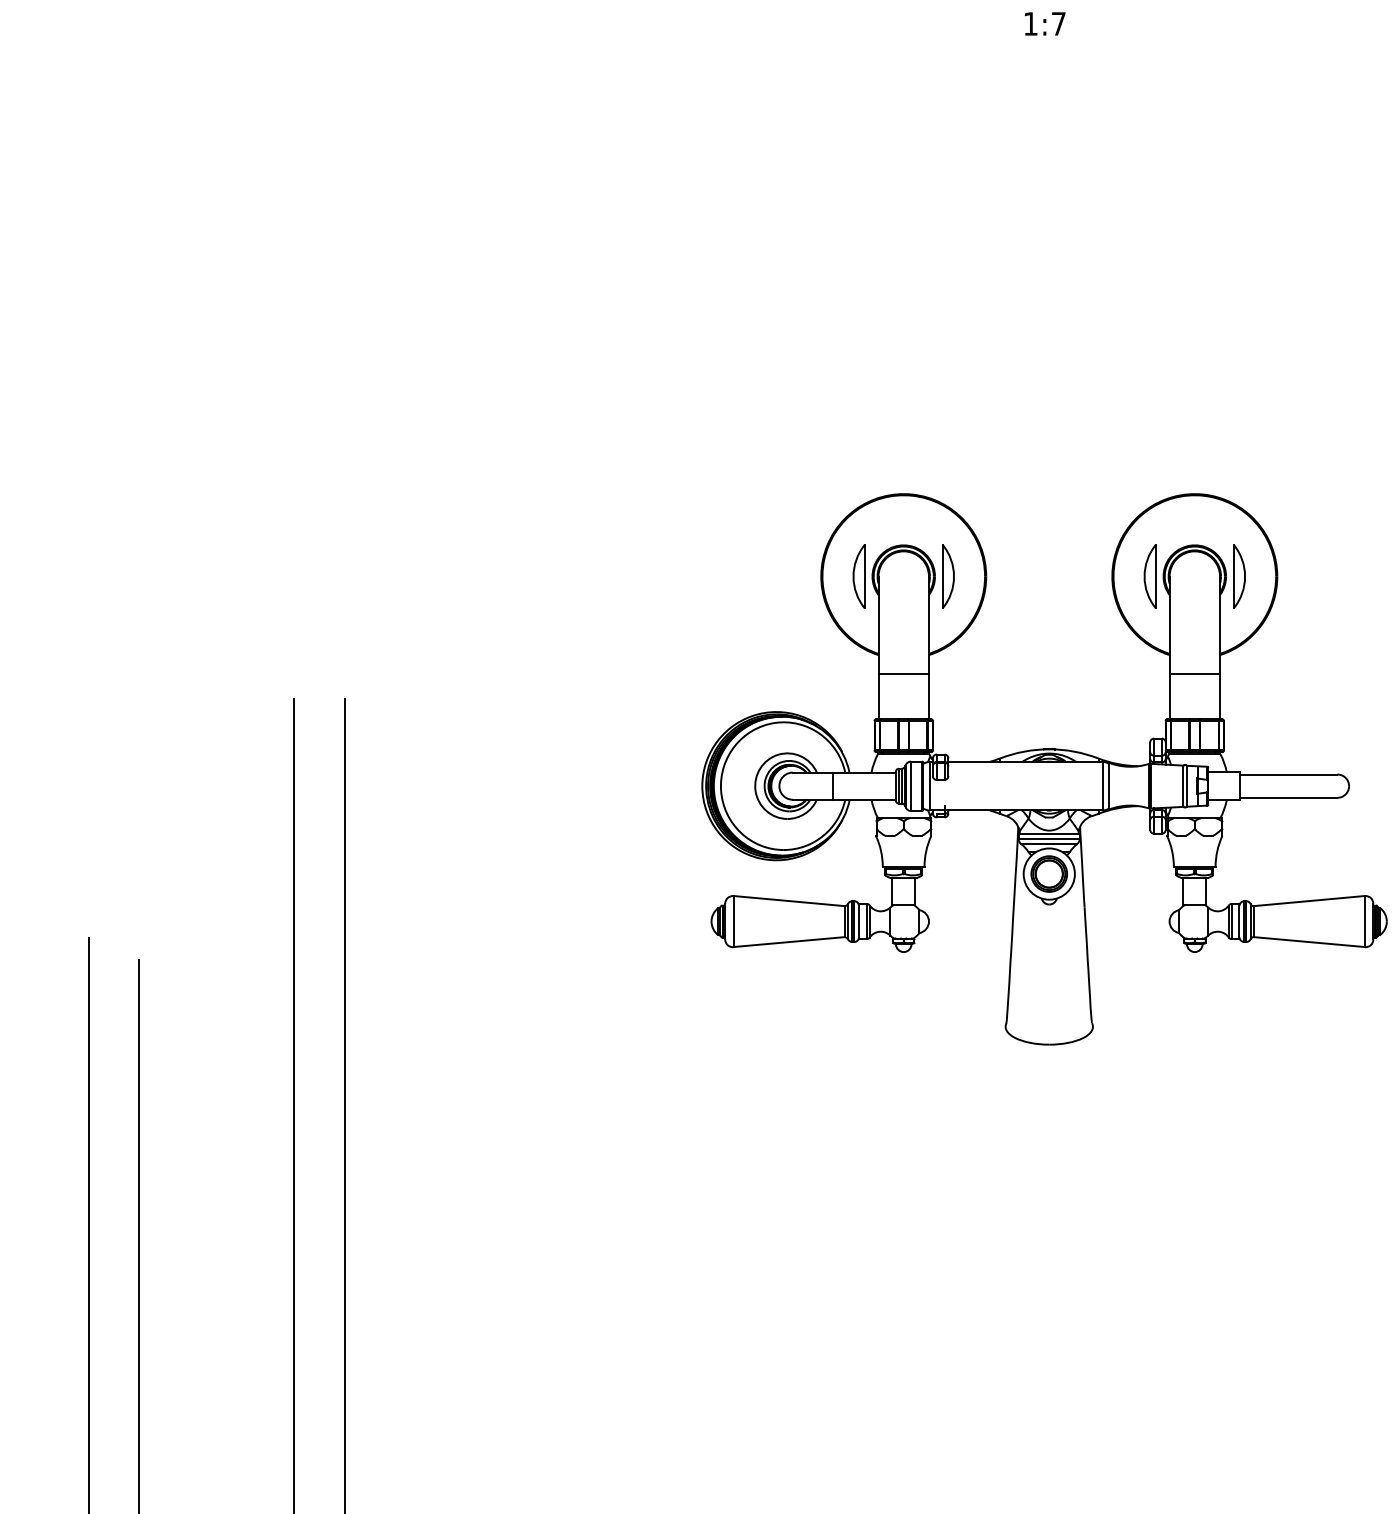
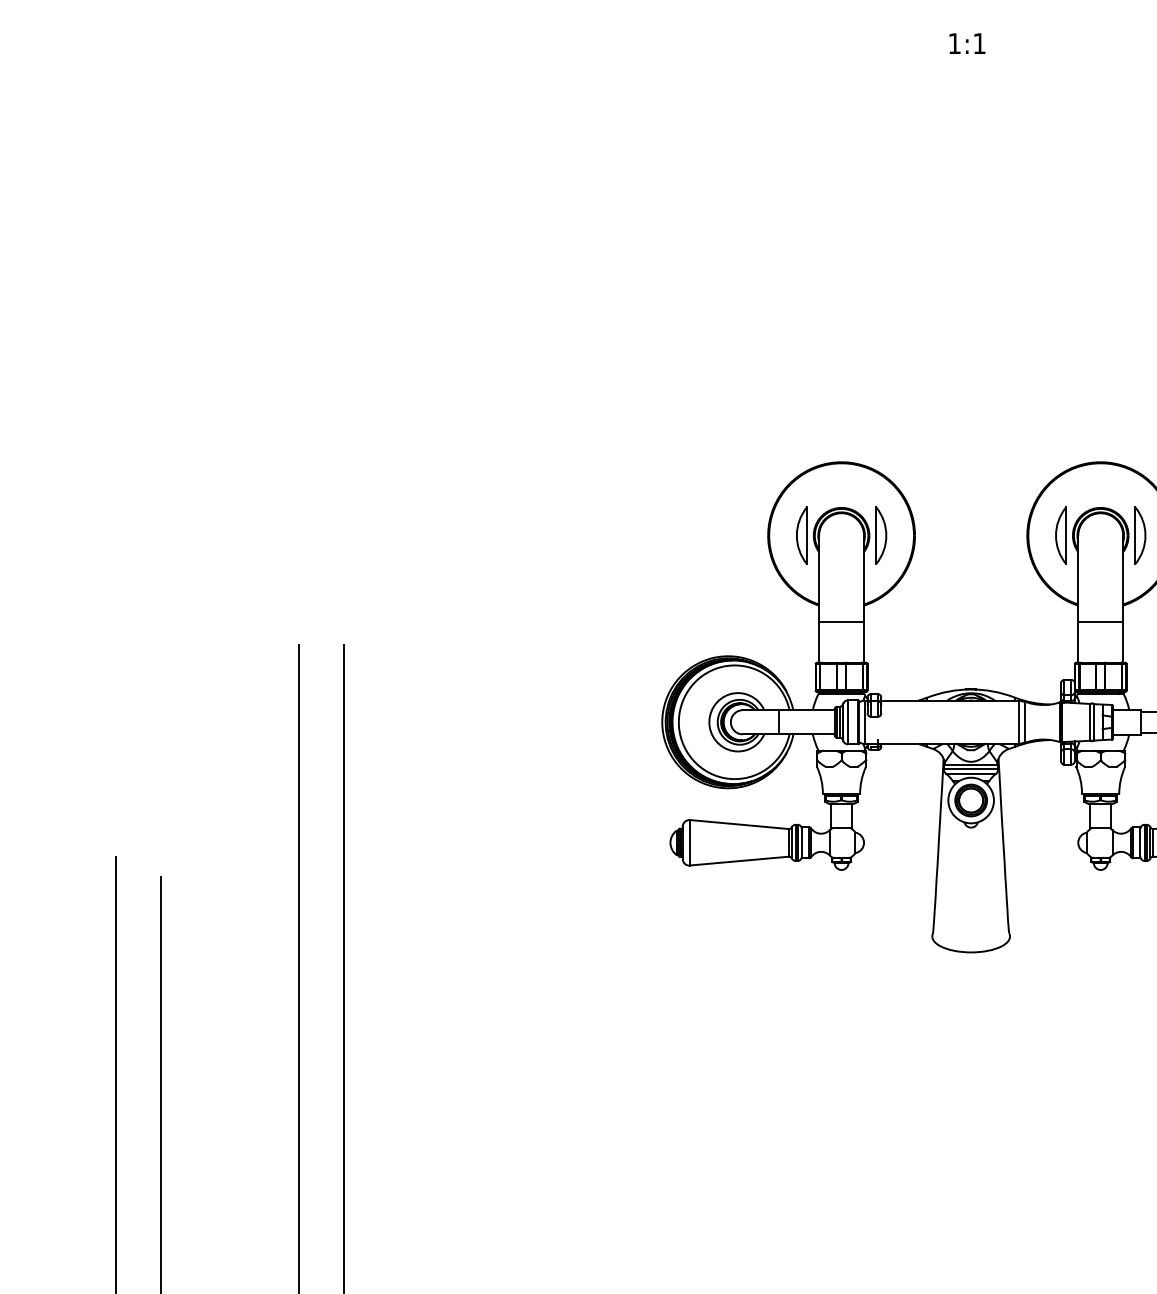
text: (1058, 23) -> (979, 43), 1:7 -> 1:1

